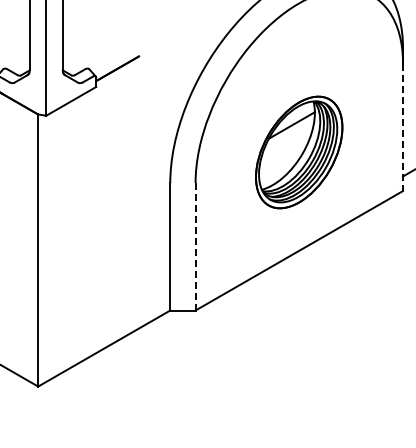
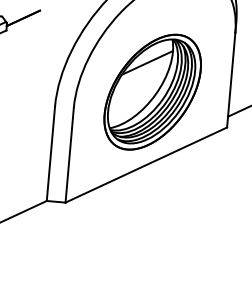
line: (403, 127) -> (231, 80), dashed -> solid
part: (298, 152) -> (152, 92), size x1.43
line: (195, 246) -> (69, 155), dashed -> solid

